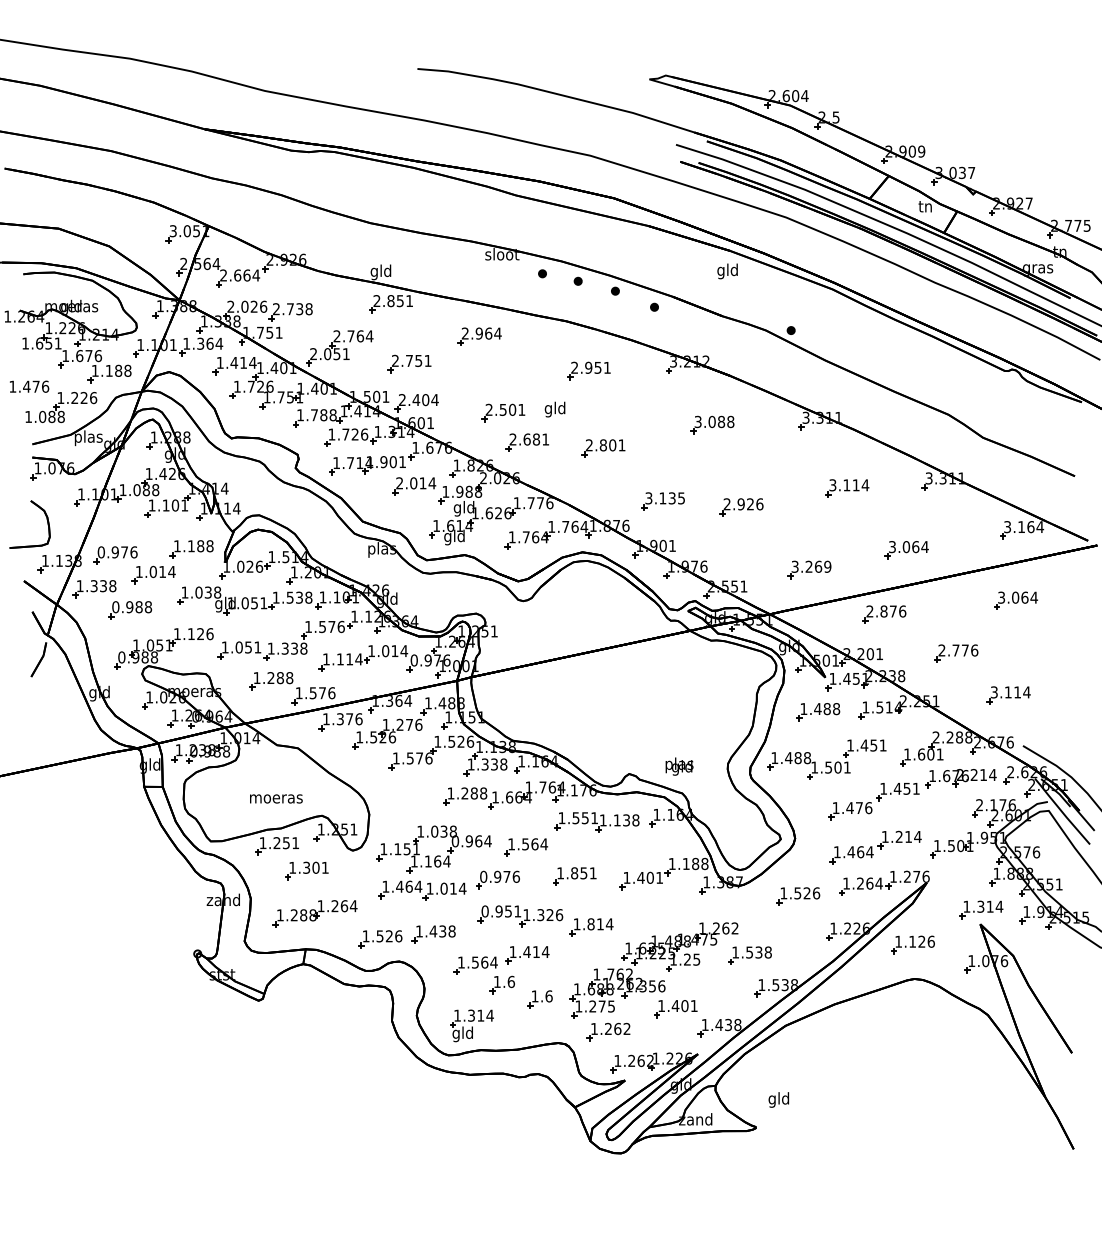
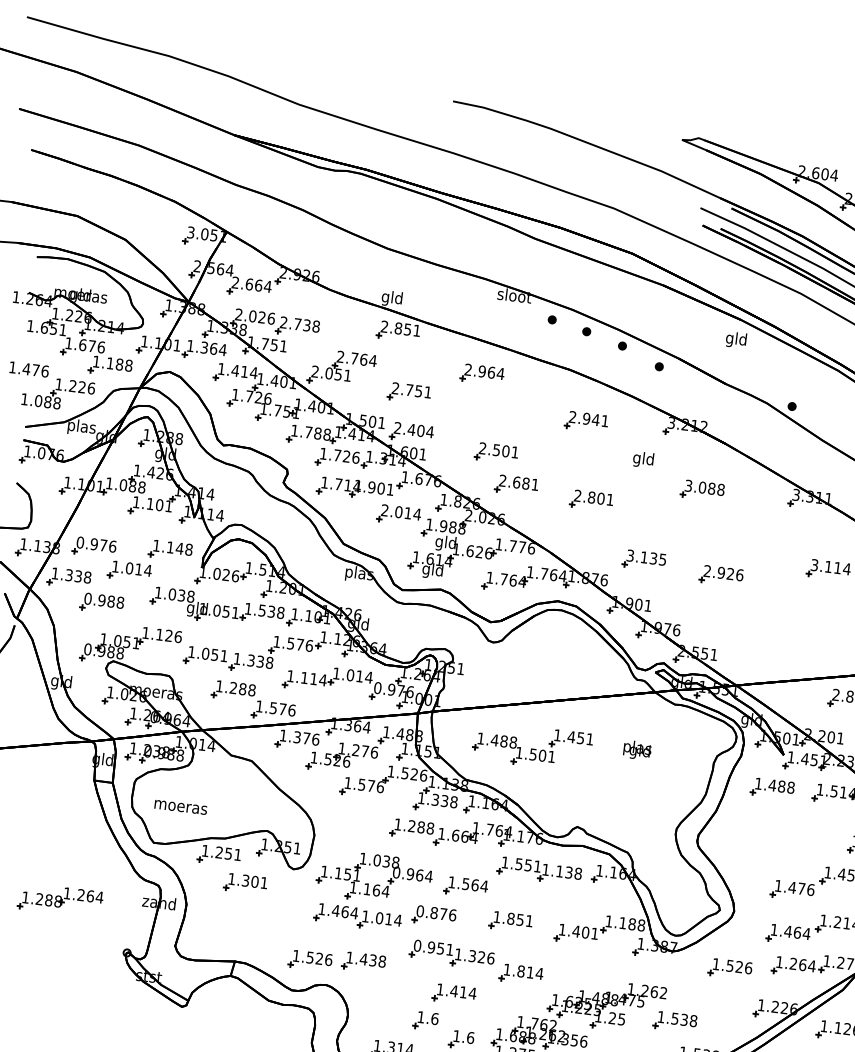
text: (597, 367) -> (595, 419), 2.951 -> 2.941
text: (554, 409) -> (642, 459), moved
text: (200, 546) -> (179, 548), 1.188 -> 1.148
part: (809, 569) -> (781, 645), removed
part: (826, 759) -> (532, 746), moved
text: (679, 766) -> (637, 750), moved
text: (276, 798) -> (181, 806), moved
text: (497, 876) -> (434, 912), 0.976 -> 0.876
part: (314, 913) -> (59, 899), moved
part: (475, 965) -> (401, 998), removed

